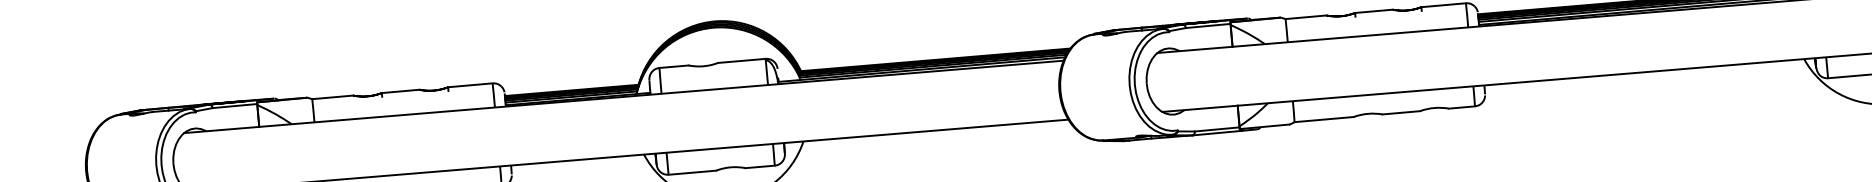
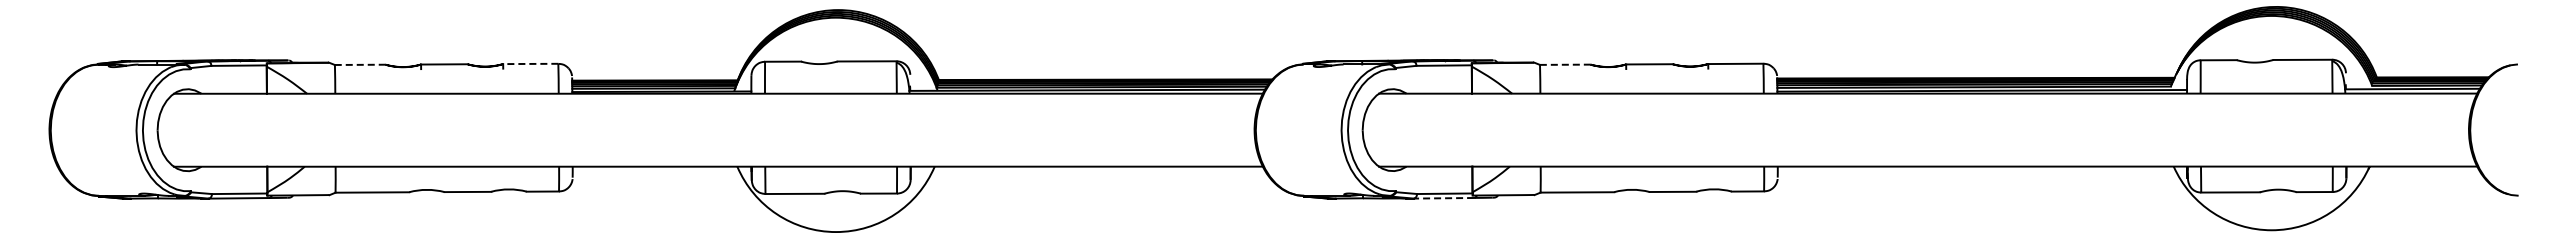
line: (1305, 17) -> (1564, 64), solid -> dashed
line: (470, 84) -> (530, 63), solid -> dashed
line: (332, 97) -> (359, 64), solid -> dashed
line: (1216, 133) -> (1443, 198), solid -> dashed

